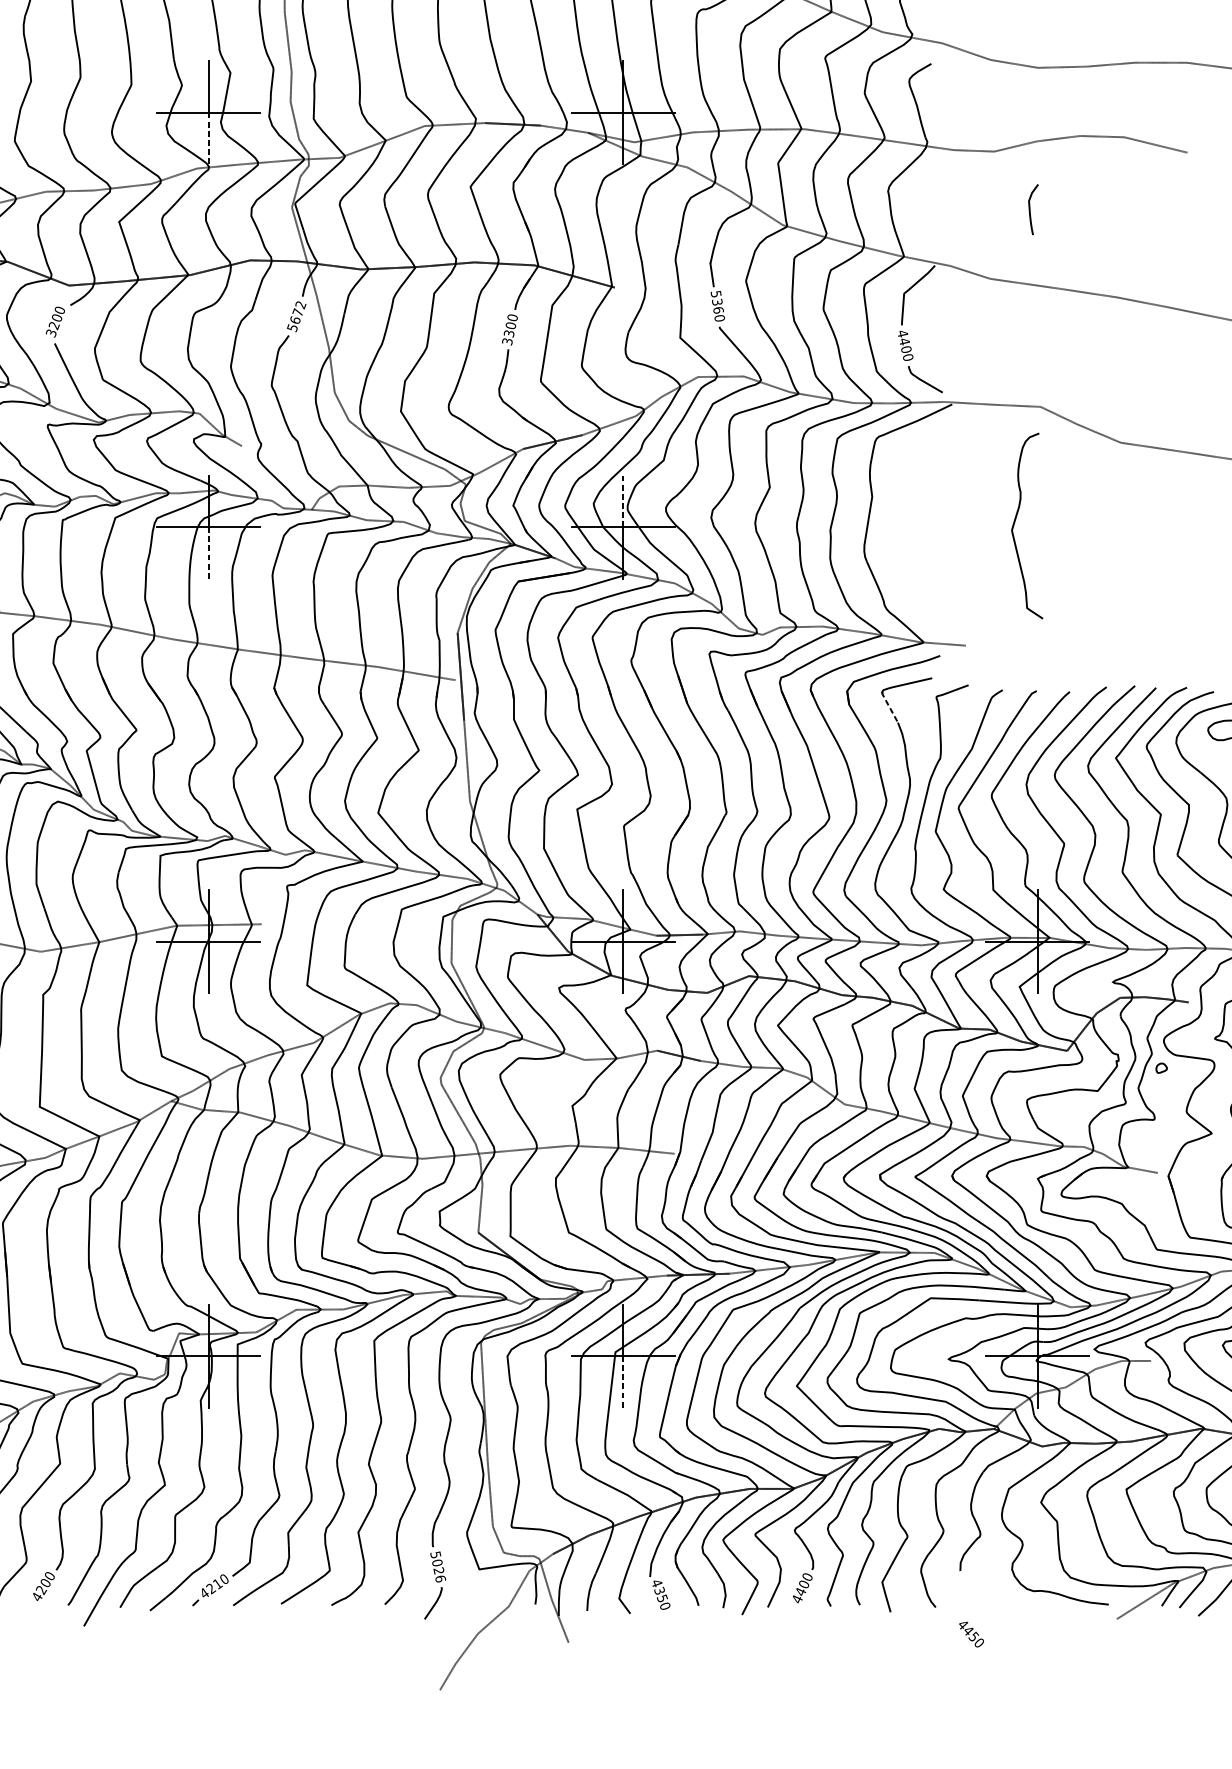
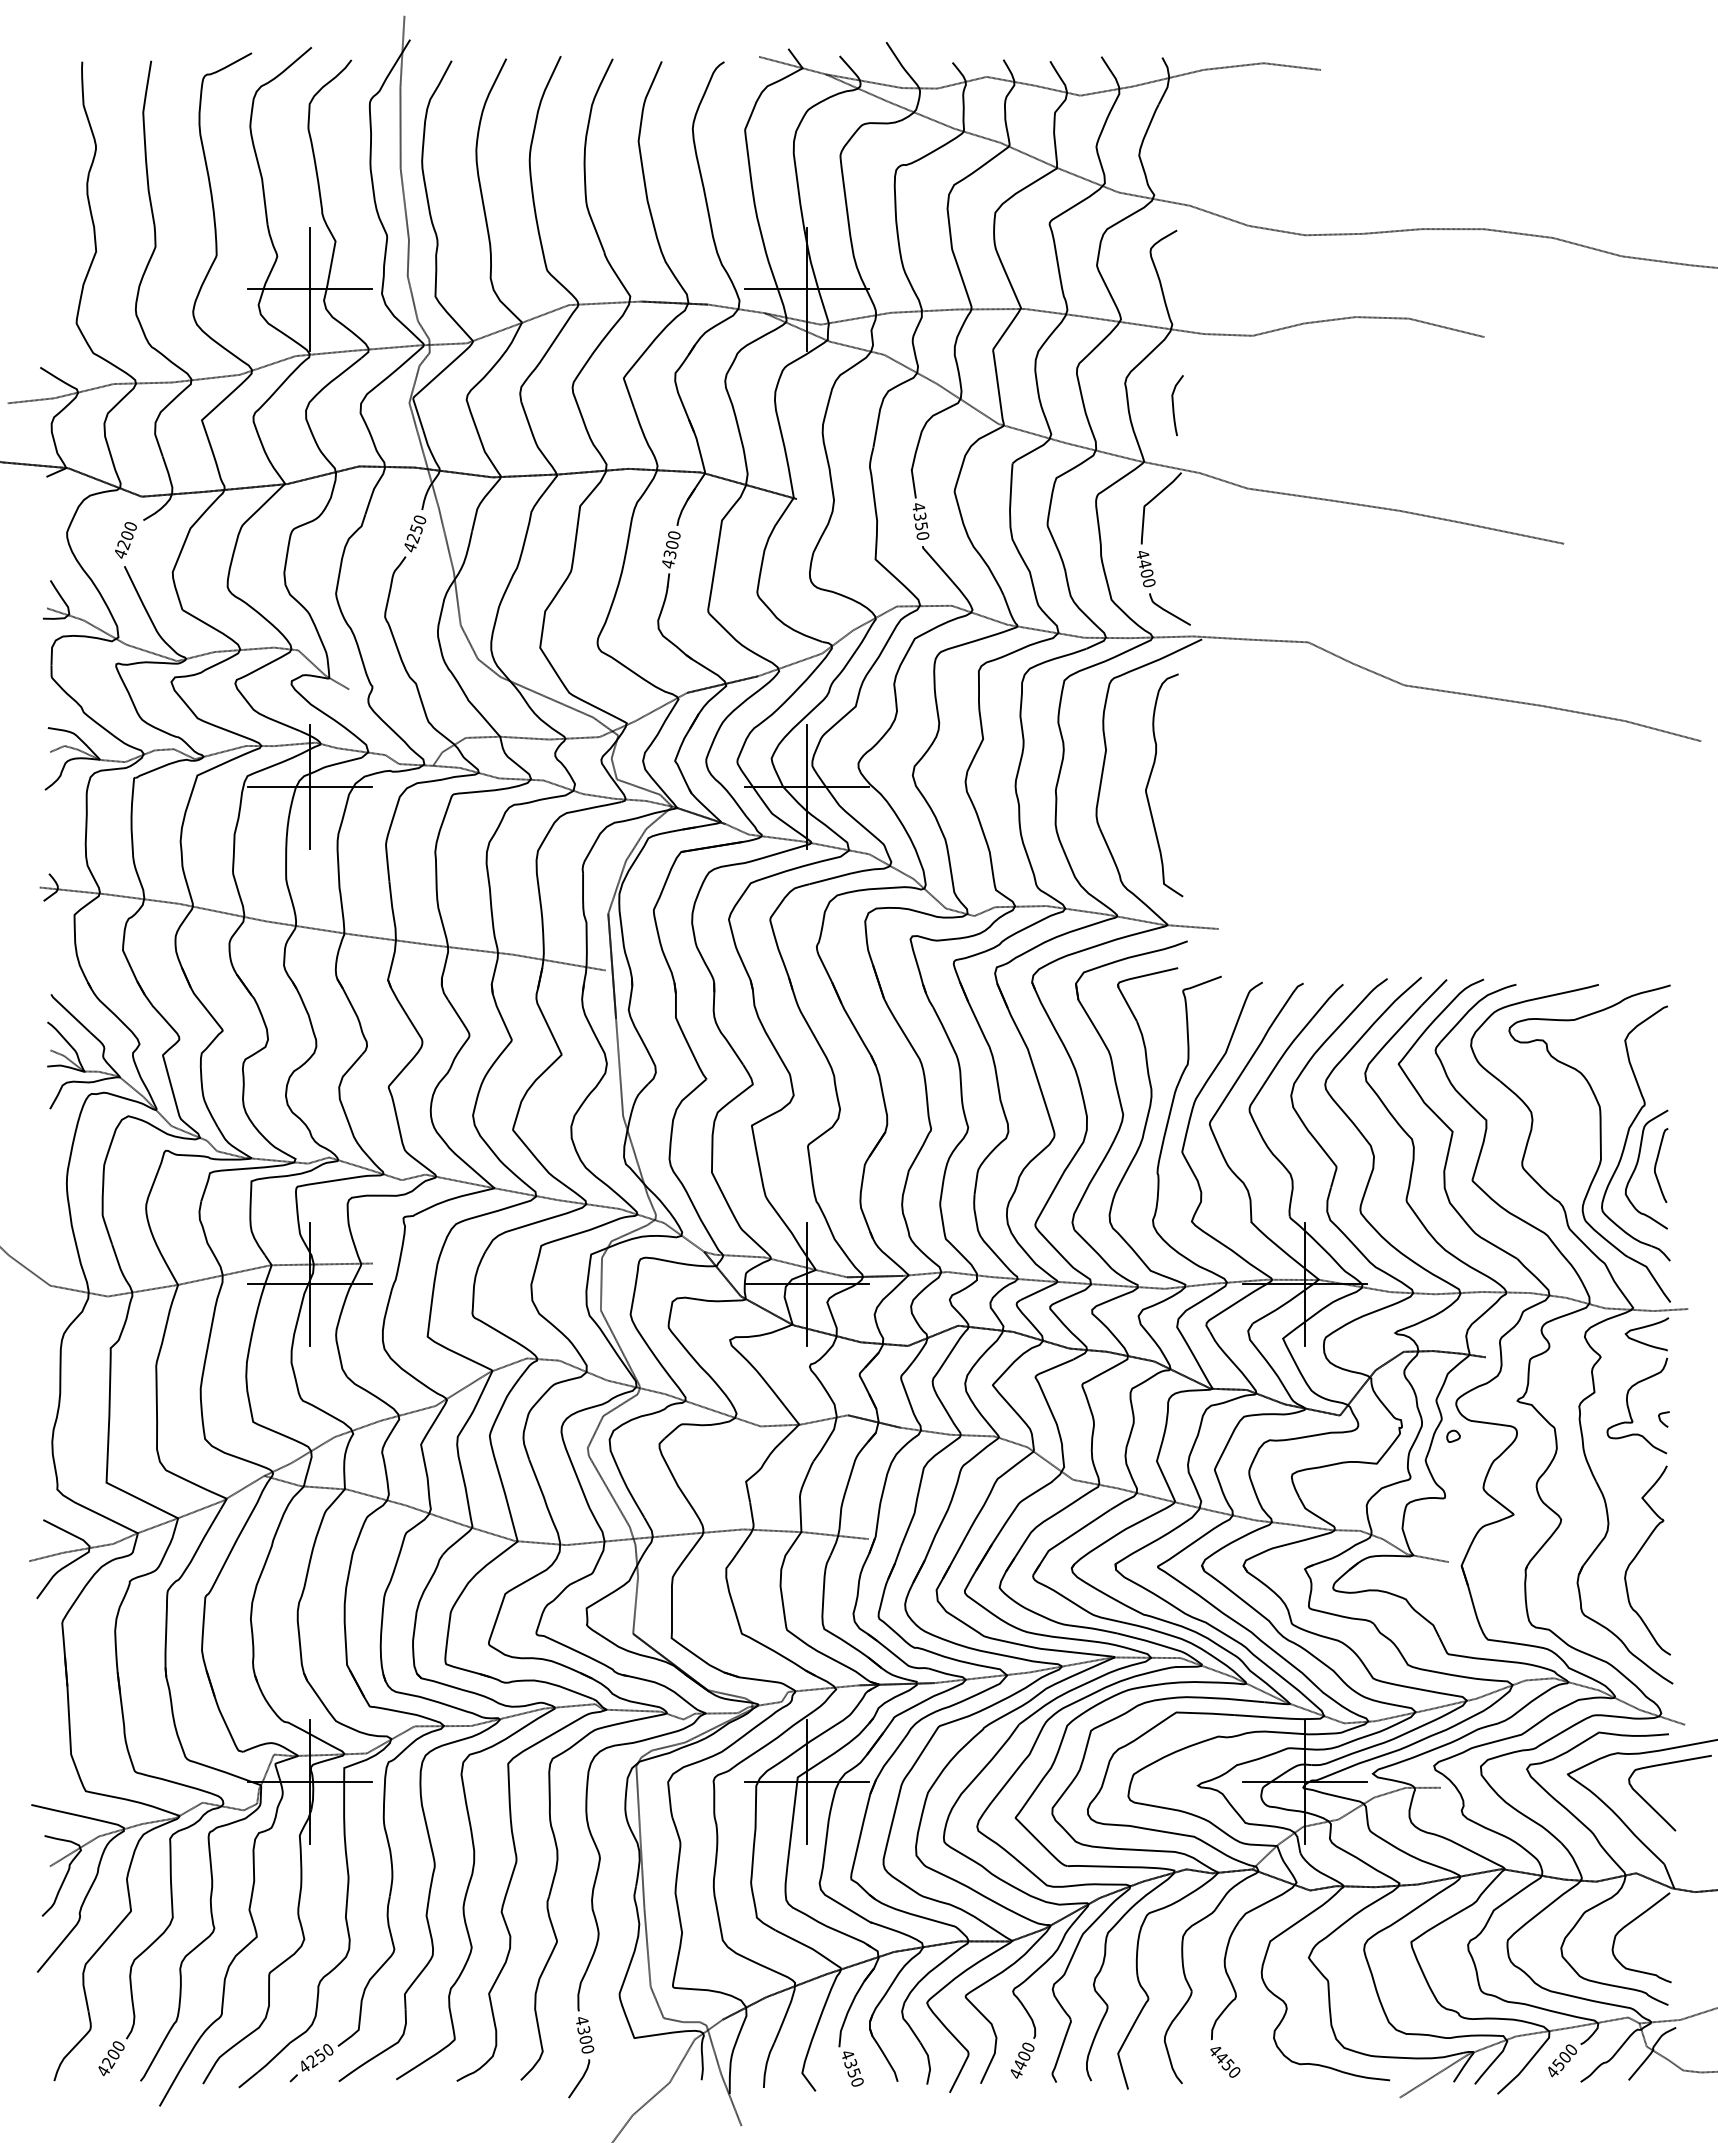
line: (208, 138) -> (309, 320), dashed -> solid
curve: (1030, 211) -> (1174, 407), moved
text: (717, 302) -> (920, 516), 5360 -> 4350
text: (296, 316) -> (414, 533), 5672 -> 4250
text: (50, 333) -> (119, 554), 3200 -> 4200
text: (506, 342) -> (667, 564), 3300 -> 4300
line: (623, 501) -> (807, 756), dashed -> solid
curve: (1015, 521) -> (1150, 779), moved
line: (208, 552) -> (309, 817), dashed -> solid
line: (889, 706) -> (1126, 1002), dashed -> solid
line: (623, 1381) -> (807, 1812), dashed -> solid
text: (437, 1566) -> (584, 2034), 5026 -> 4300
text: (217, 1583) -> (320, 2055), 4210 -> 4250
text: (971, 1634) -> (1225, 2062), moved

